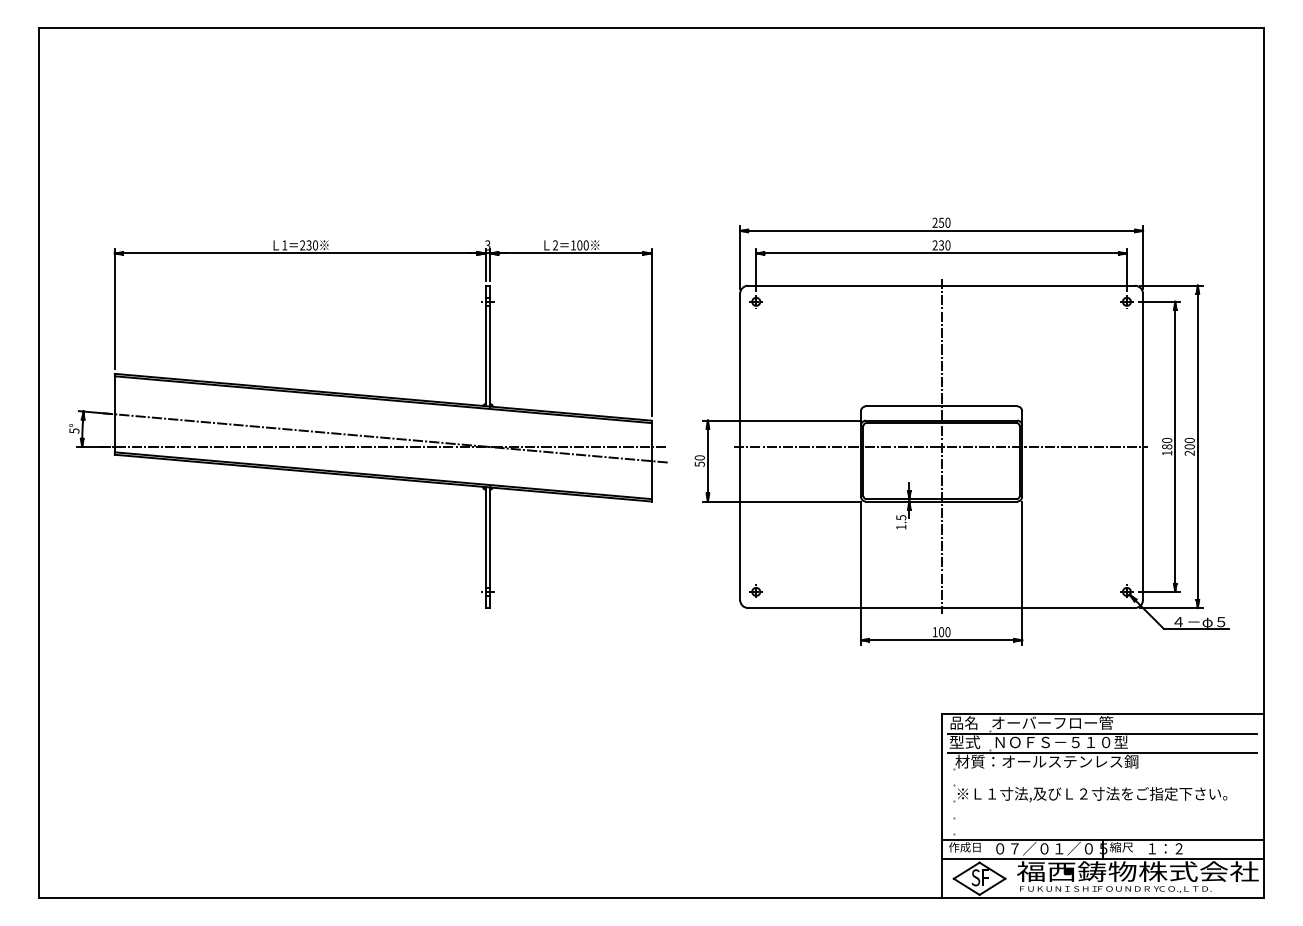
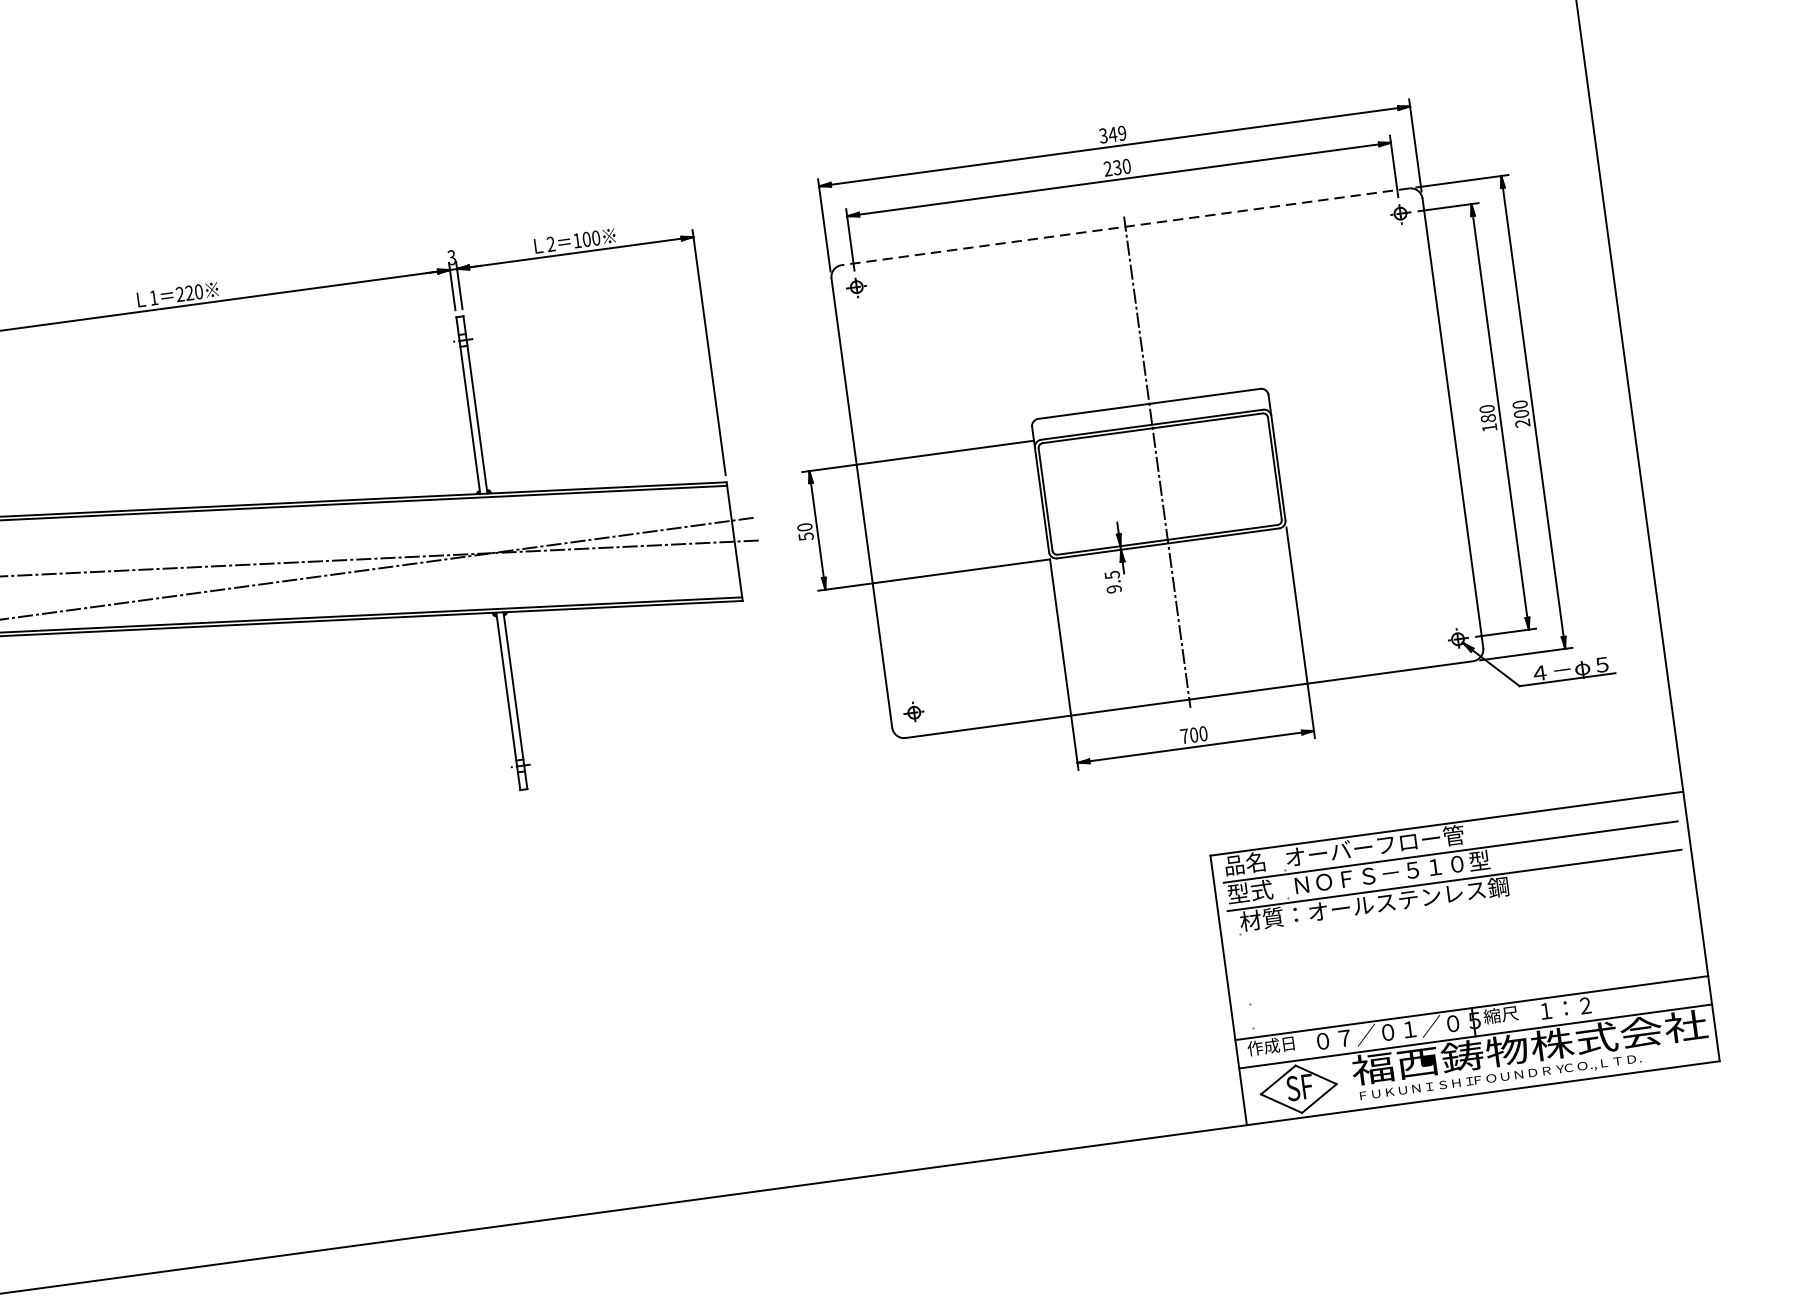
text: (941, 222) -> (1112, 134), 250 -> 349
text: (308, 245) -> (188, 293), 230 -> 220
line: (941, 285) -> (1125, 226), solid -> dashed
line: (940, 446) -> (1155, 462), removed
text: (901, 526) -> (1114, 587), 1.5 -> 9.5
text: (934, 632) -> (1183, 736), 100 -> 700
part: (1090, 793) -> (1444, 942), removed

